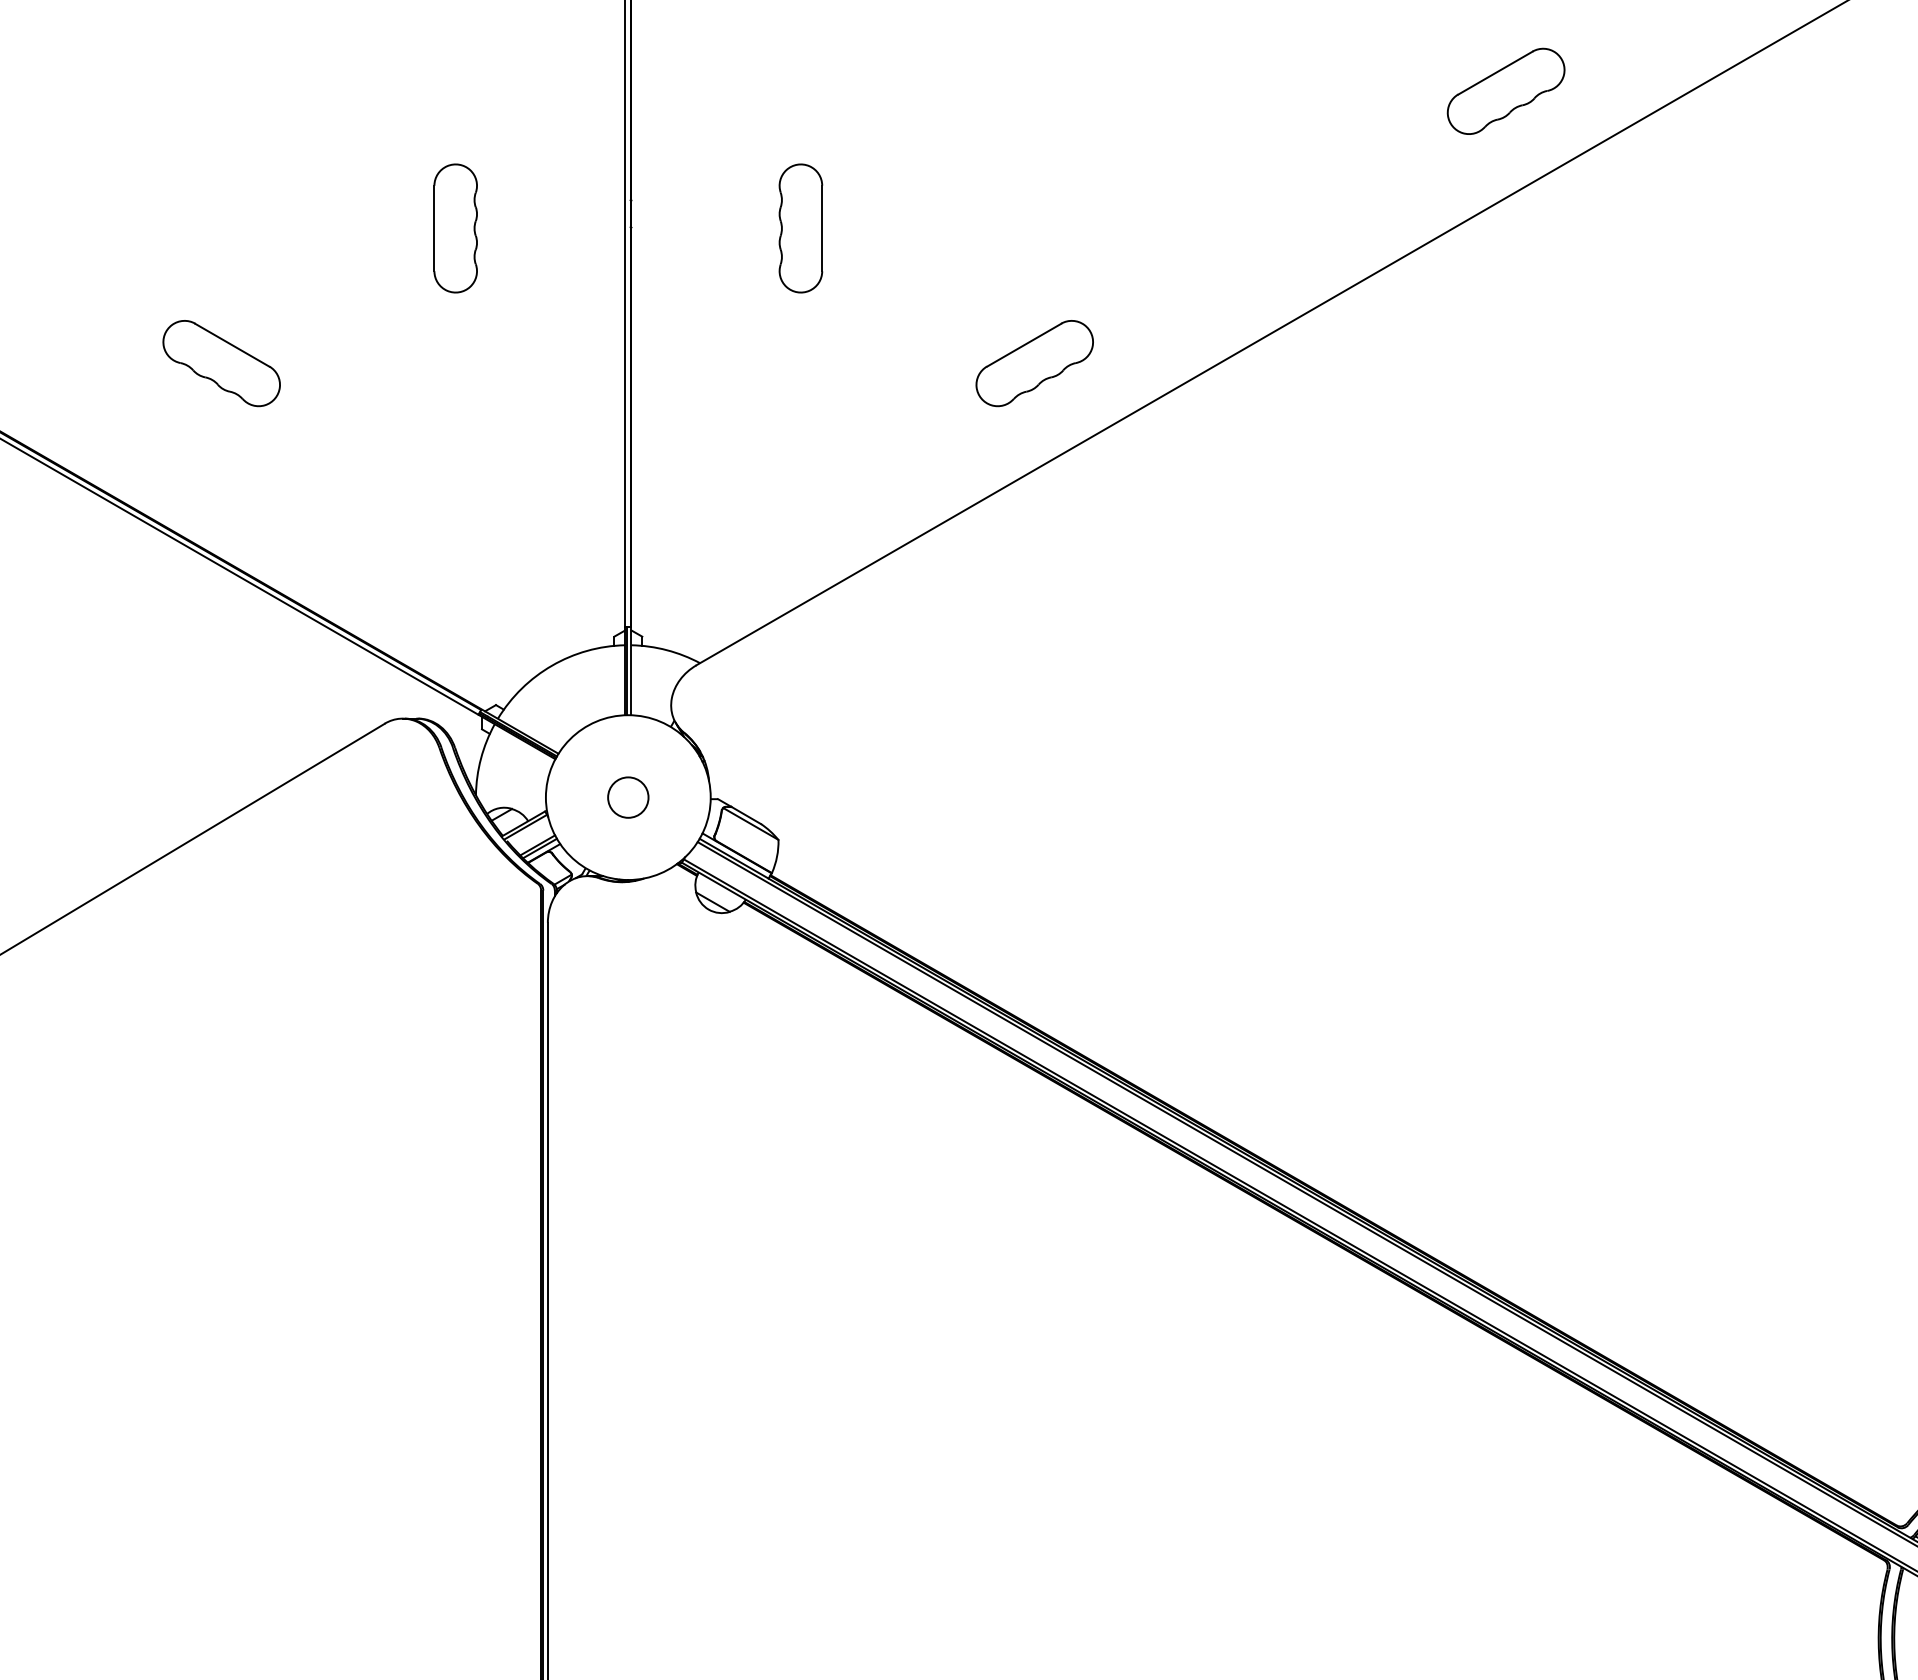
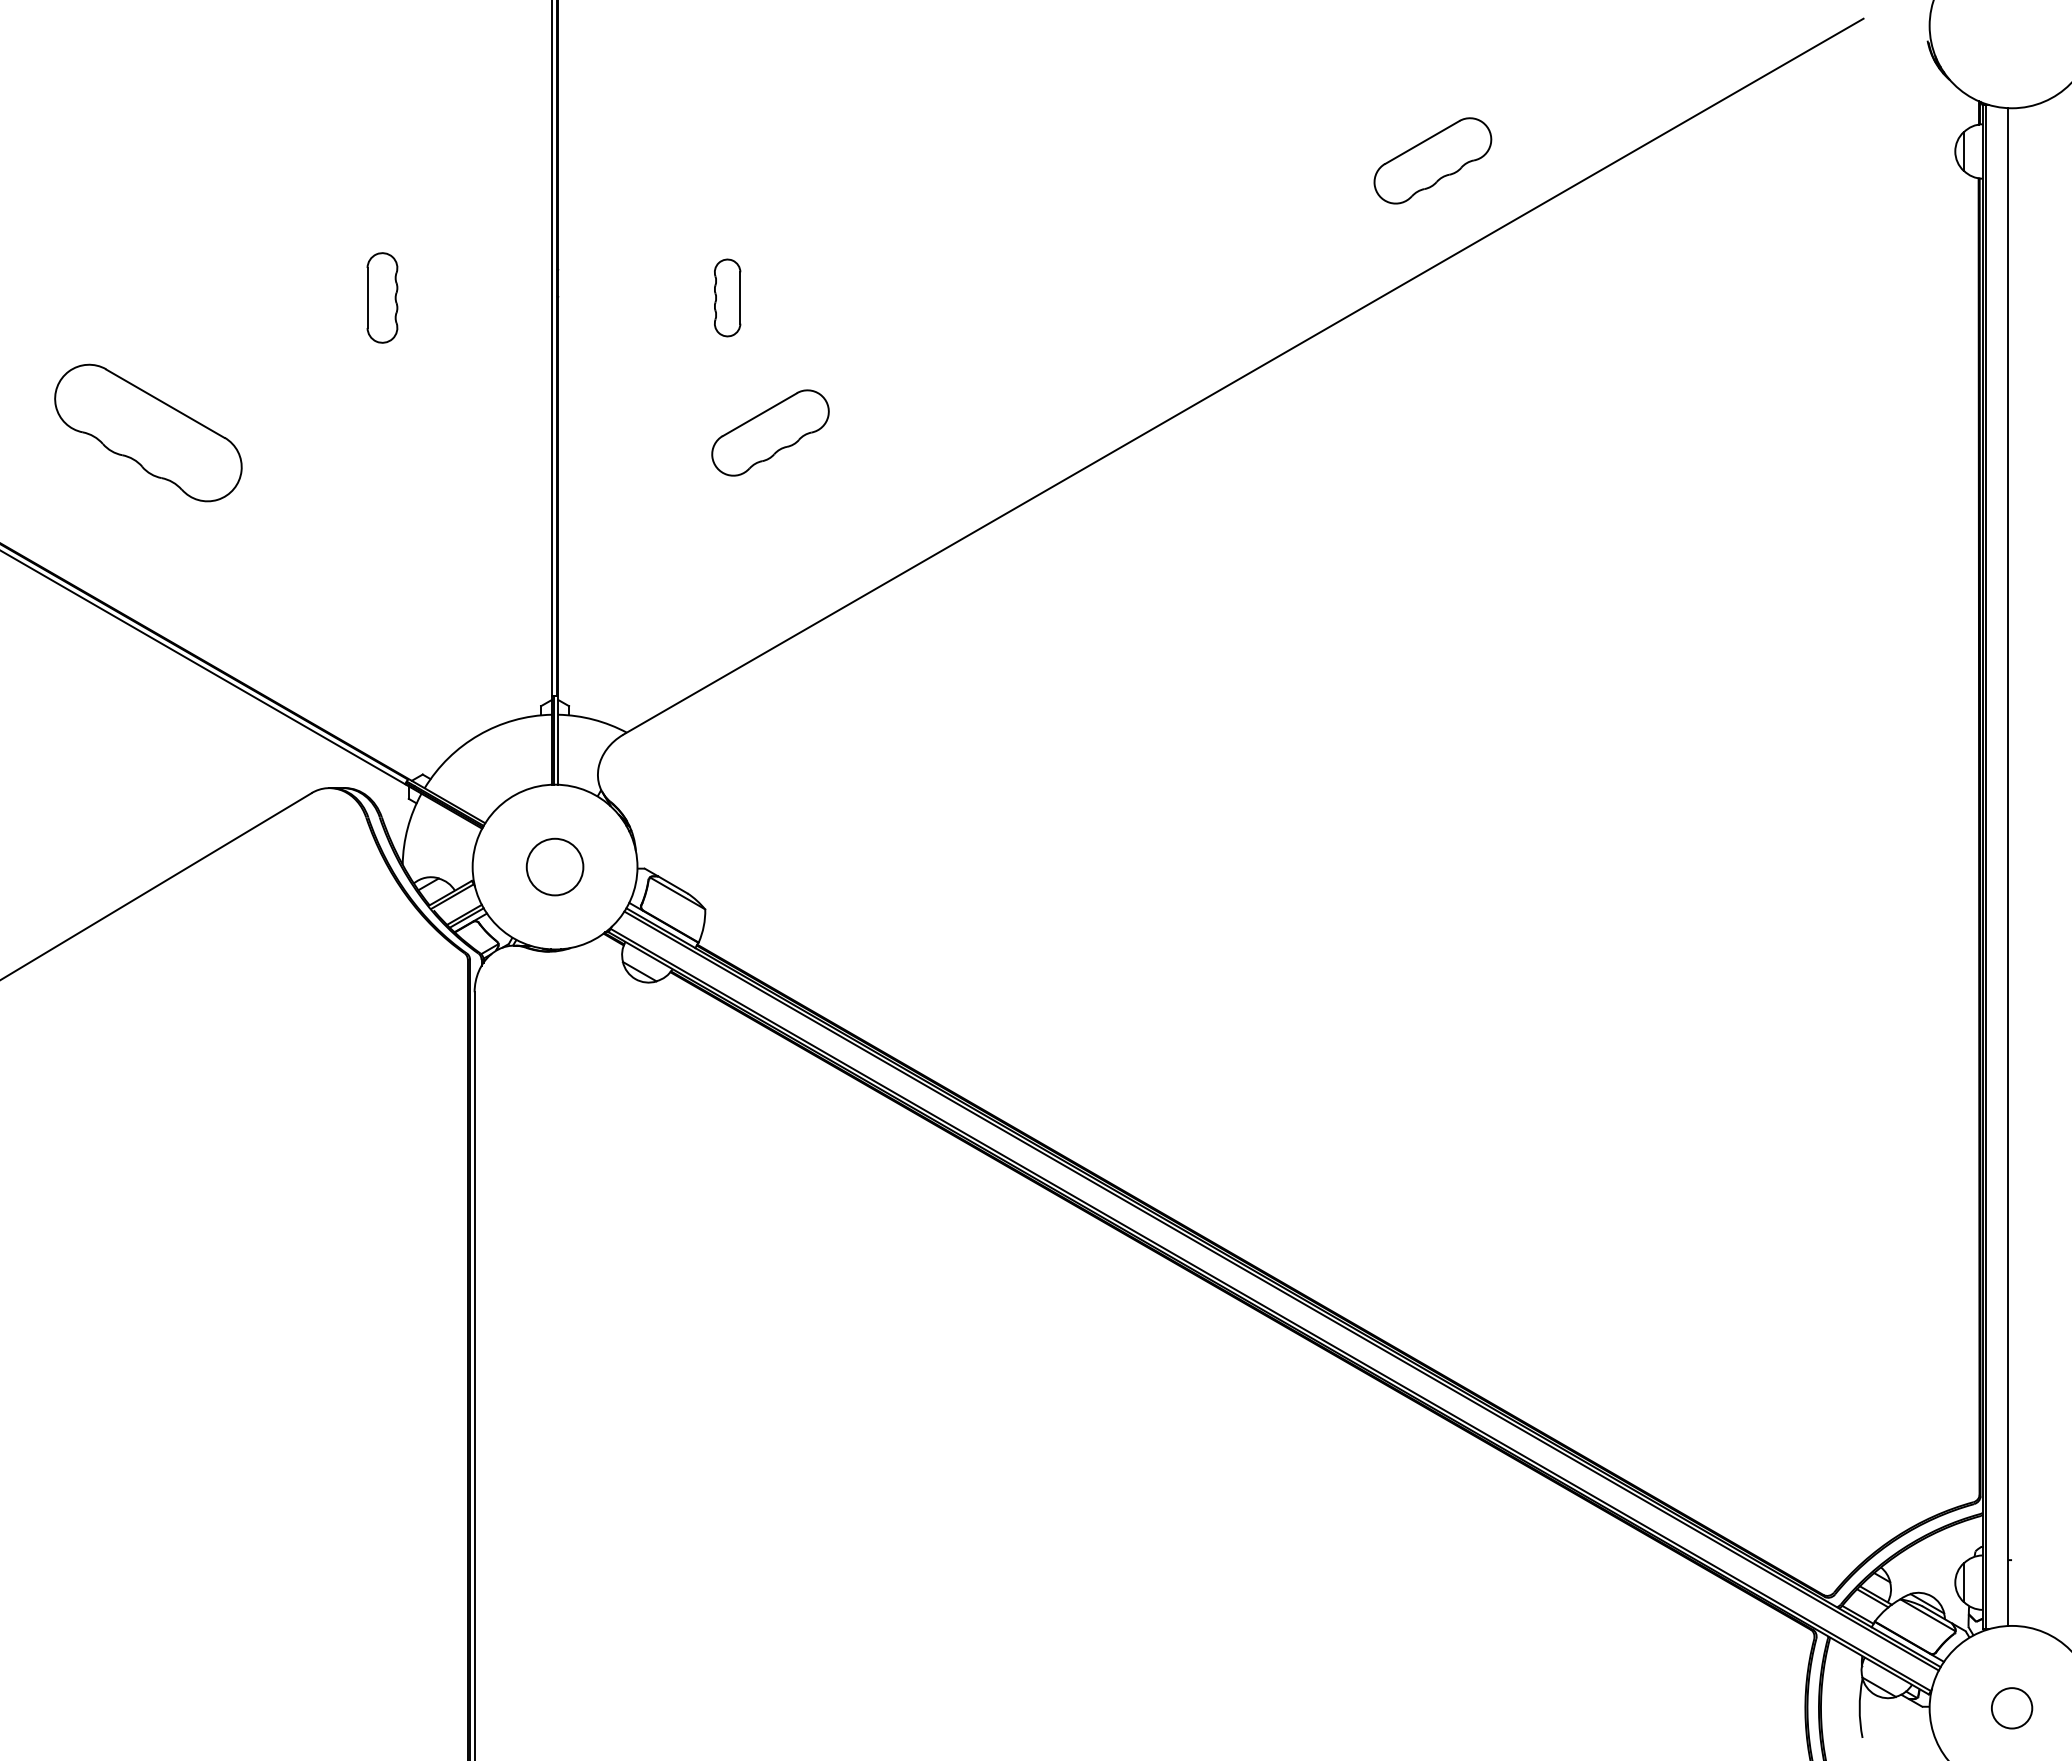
part: (455, 228) -> (382, 297), size x0.7
part: (800, 228) -> (727, 297), size x0.6
part: (221, 363) -> (148, 432), size x1.6
part: (1034, 363) -> (770, 432), moved
circle: (627, 797) -> (554, 866), size x1.4

